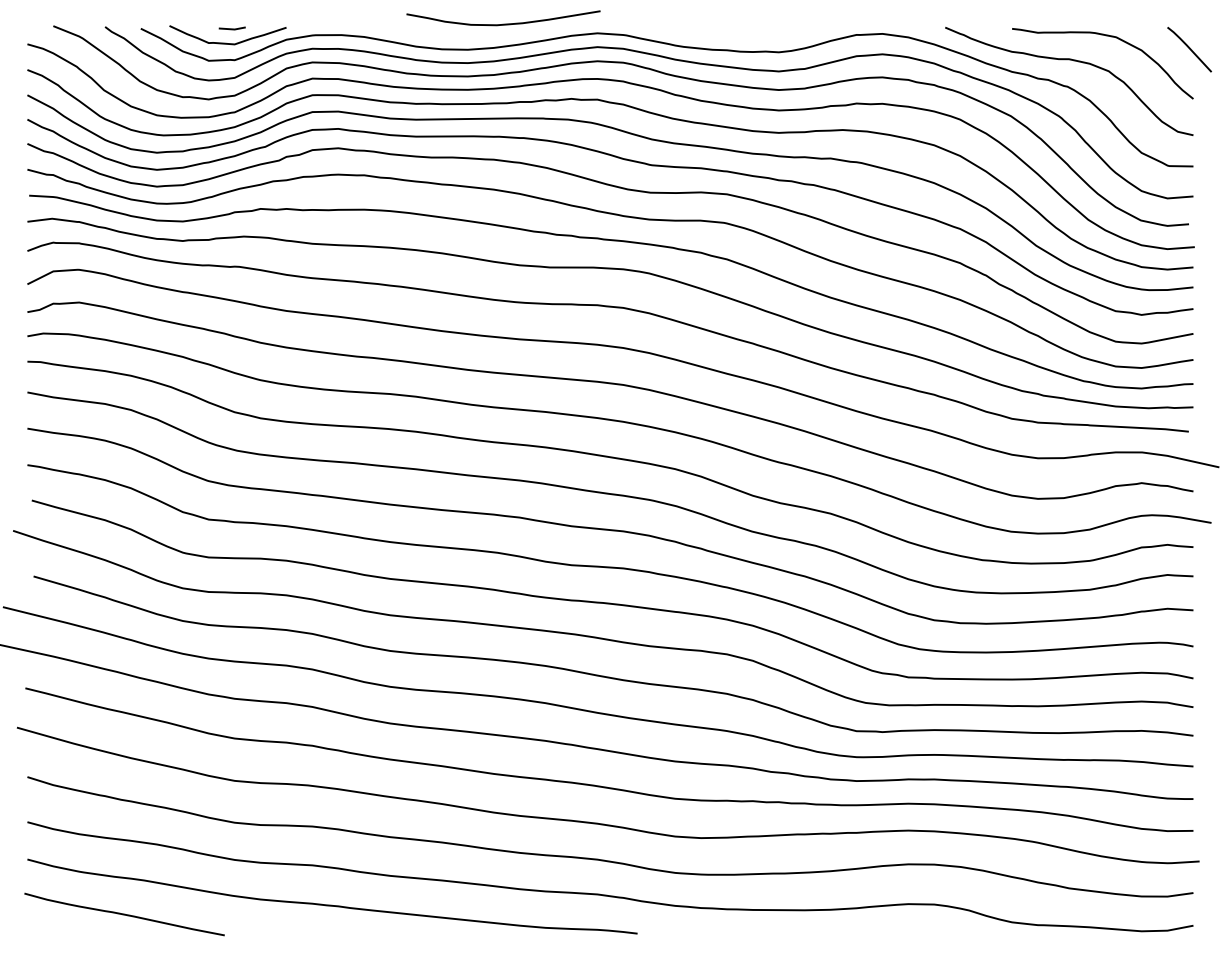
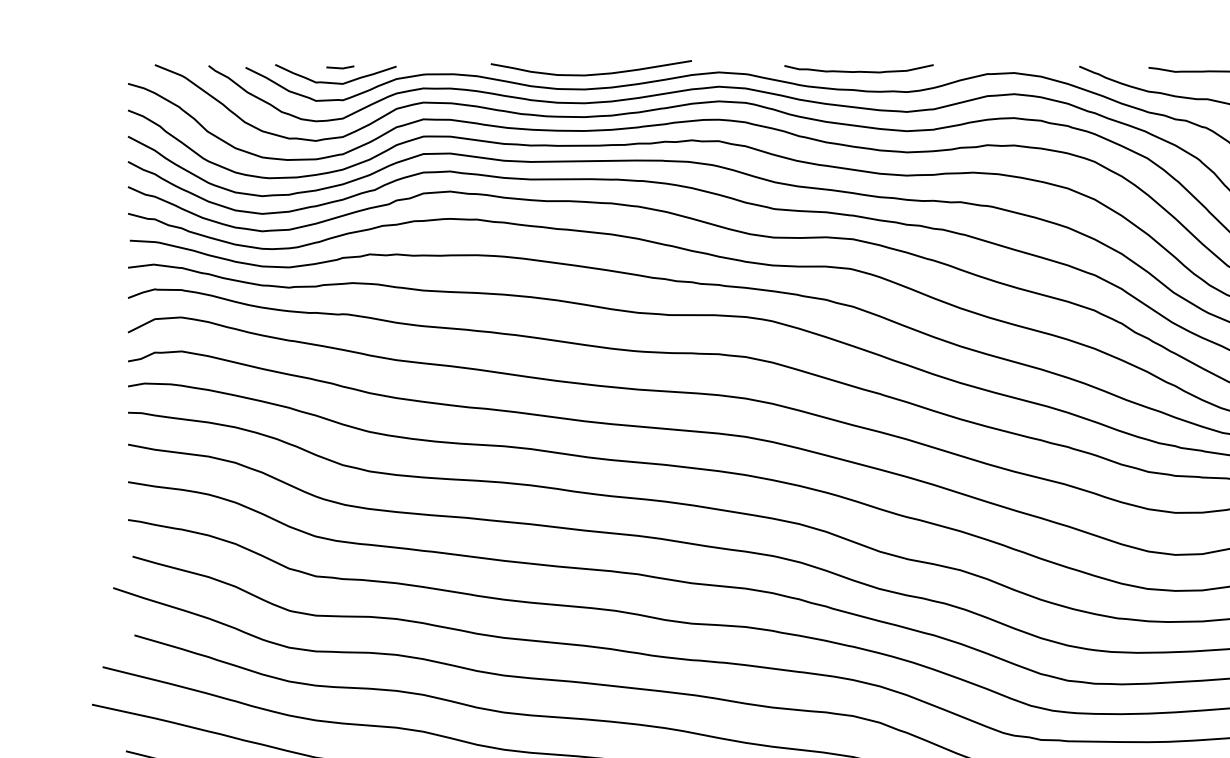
curve: (503, 23) -> (591, 73), moved
curve: (732, 31) -> (858, 70), added

